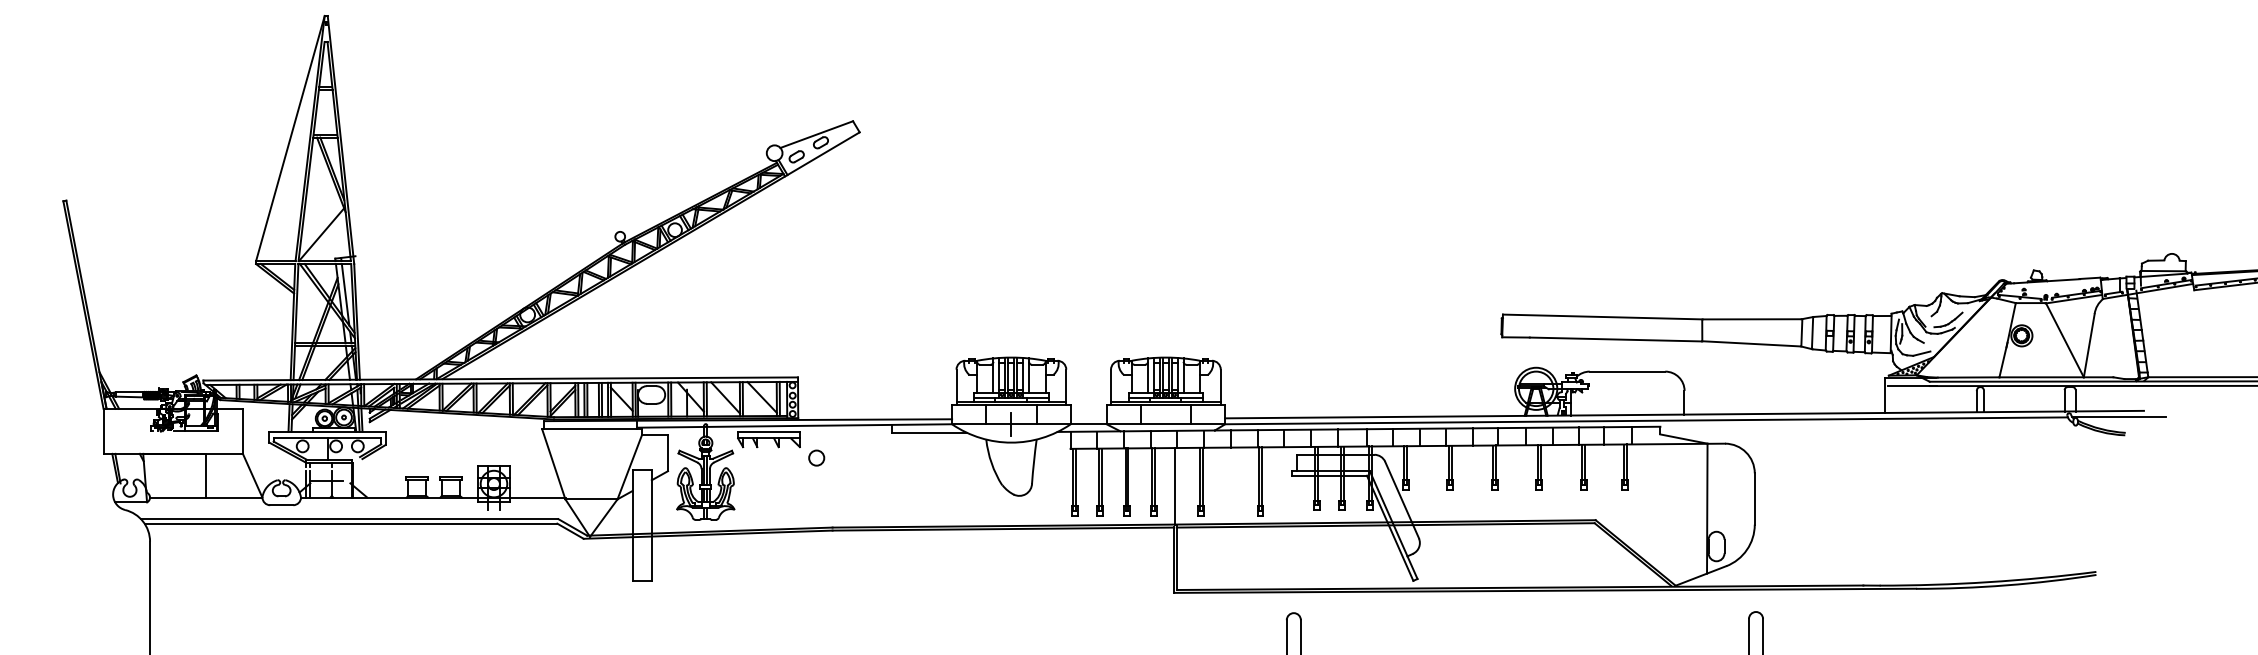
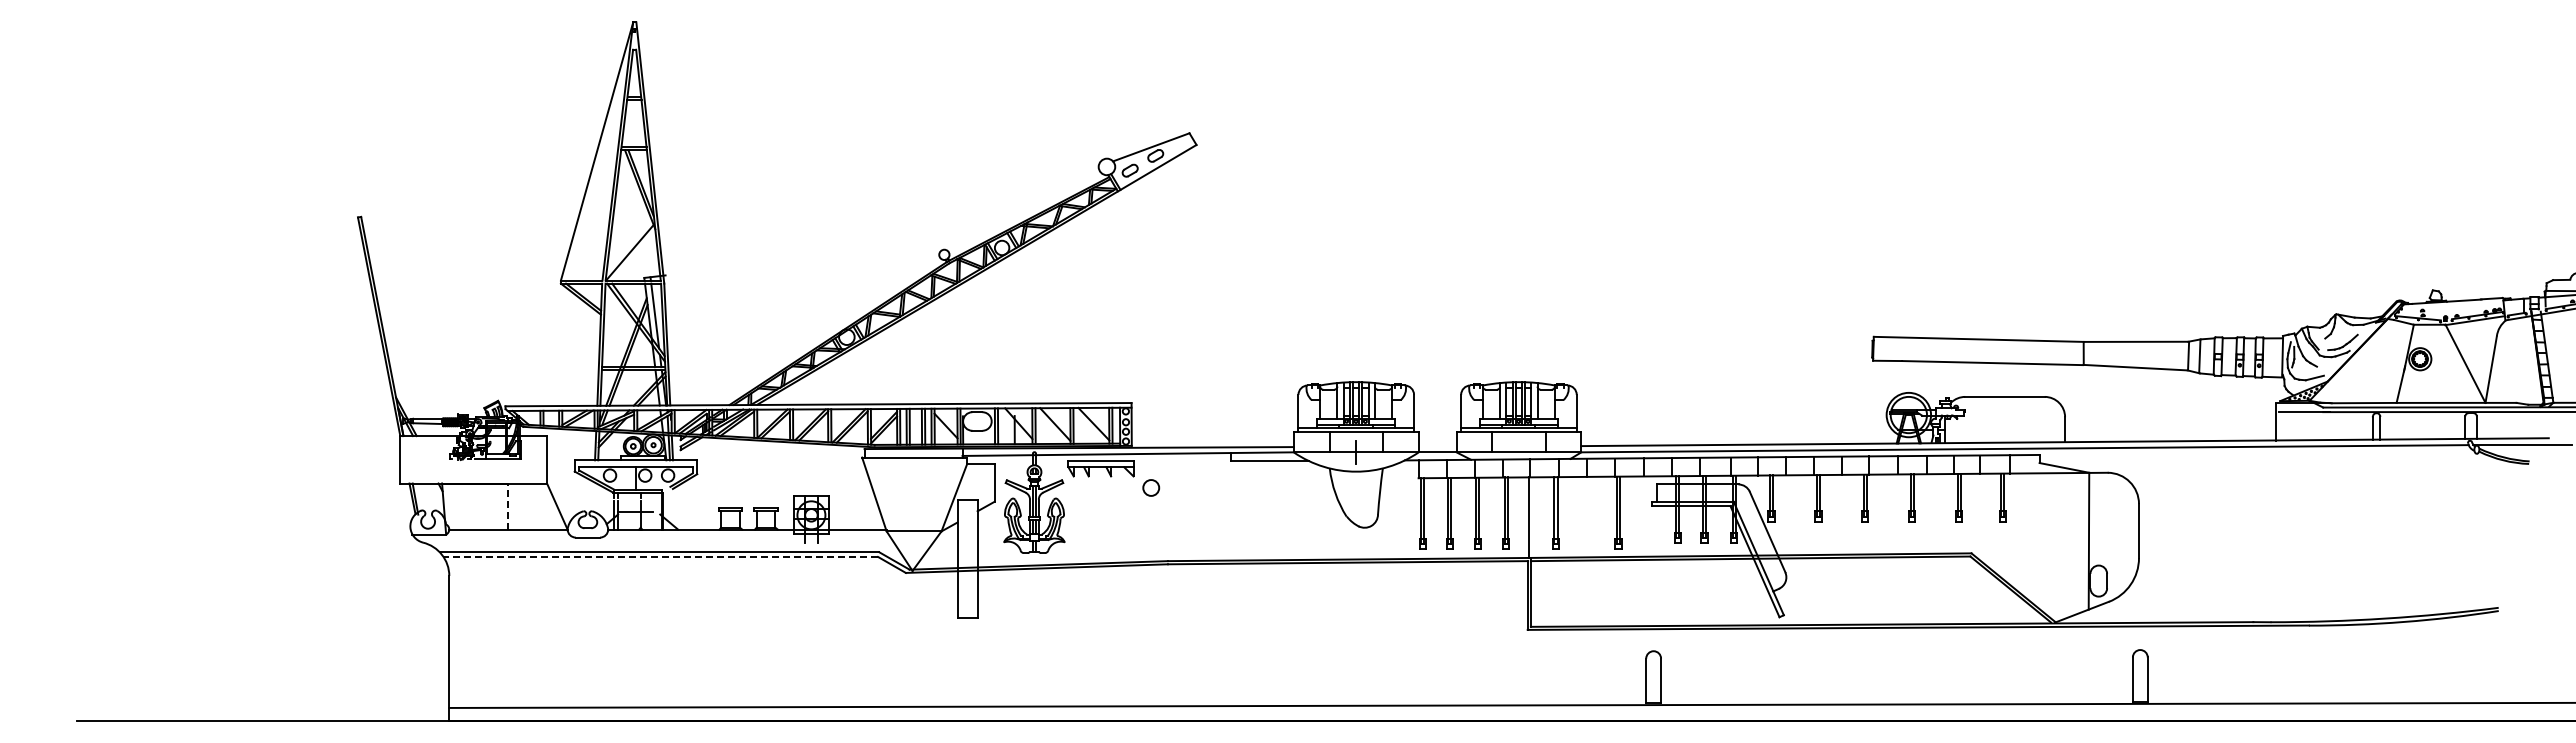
line: (206, 475) -> (508, 506), solid -> dashed
line: (350, 523) -> (660, 556), solid -> dashed

